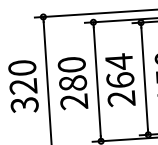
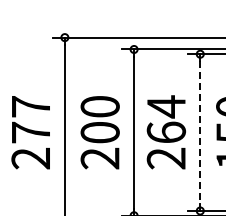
line: (144, 79) -> (200, 133), solid -> dashed
text: (72, 83) -> (99, 132), 280 -> 200
text: (23, 86) -> (30, 132), 320 -> 277

